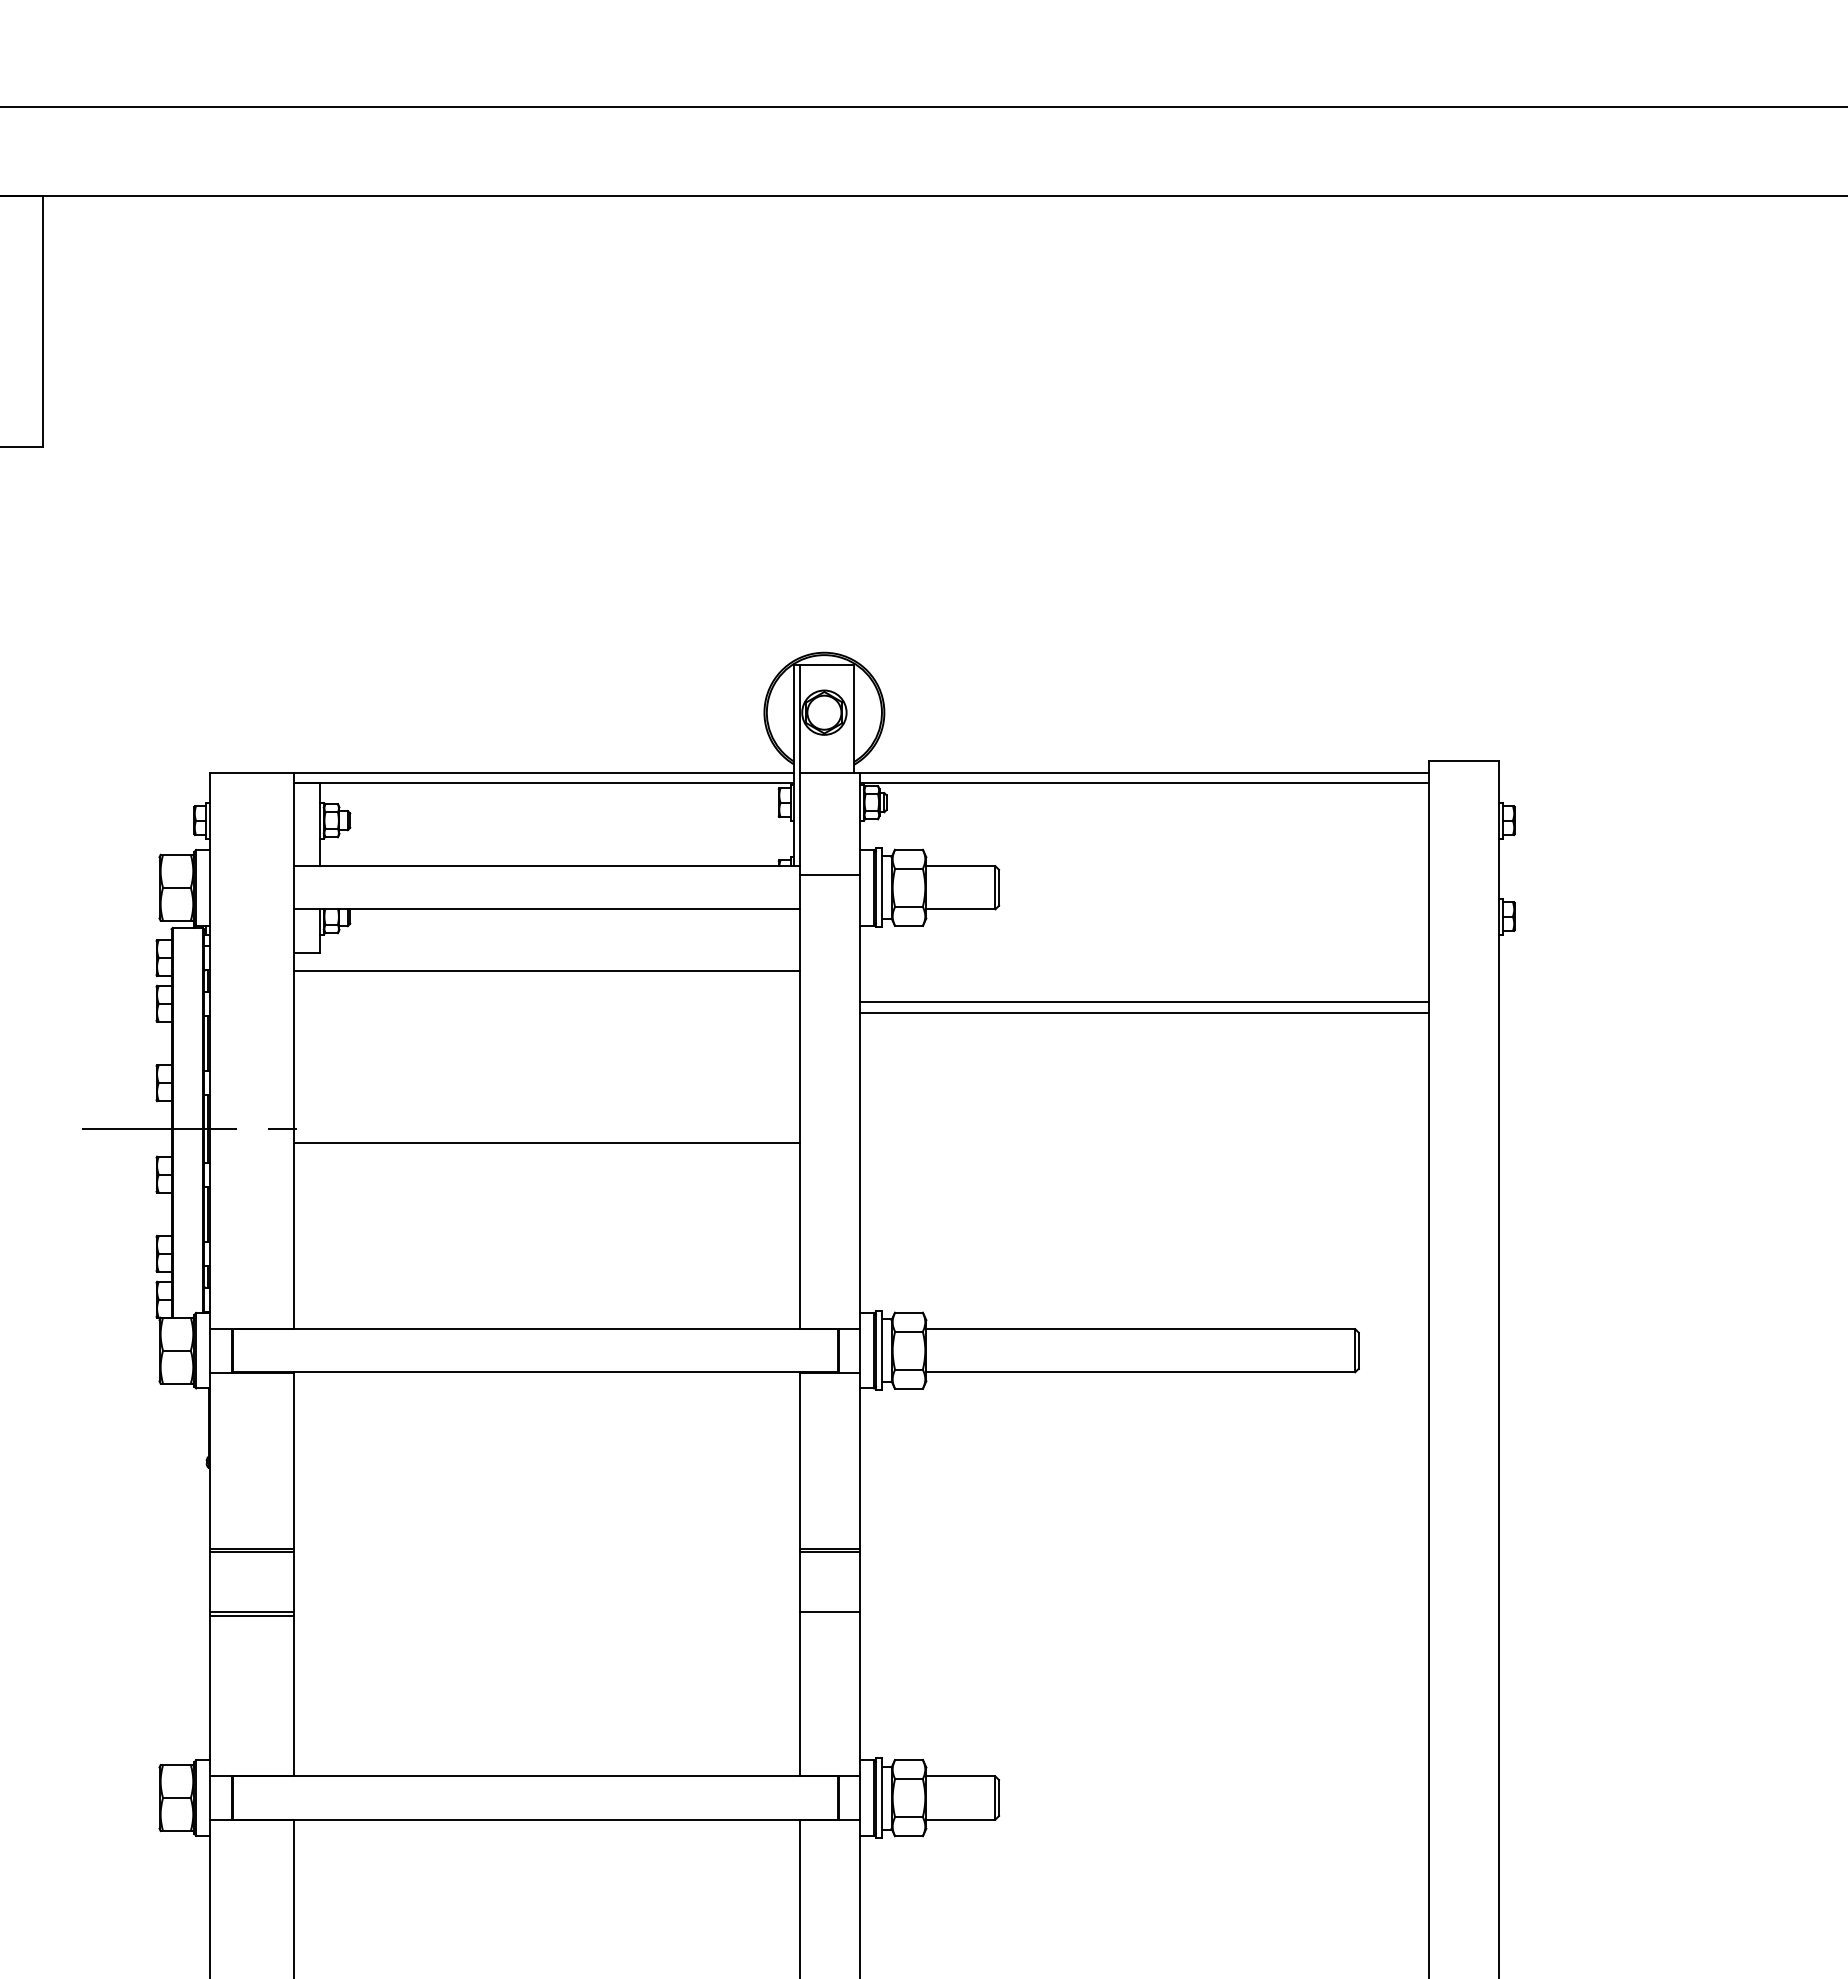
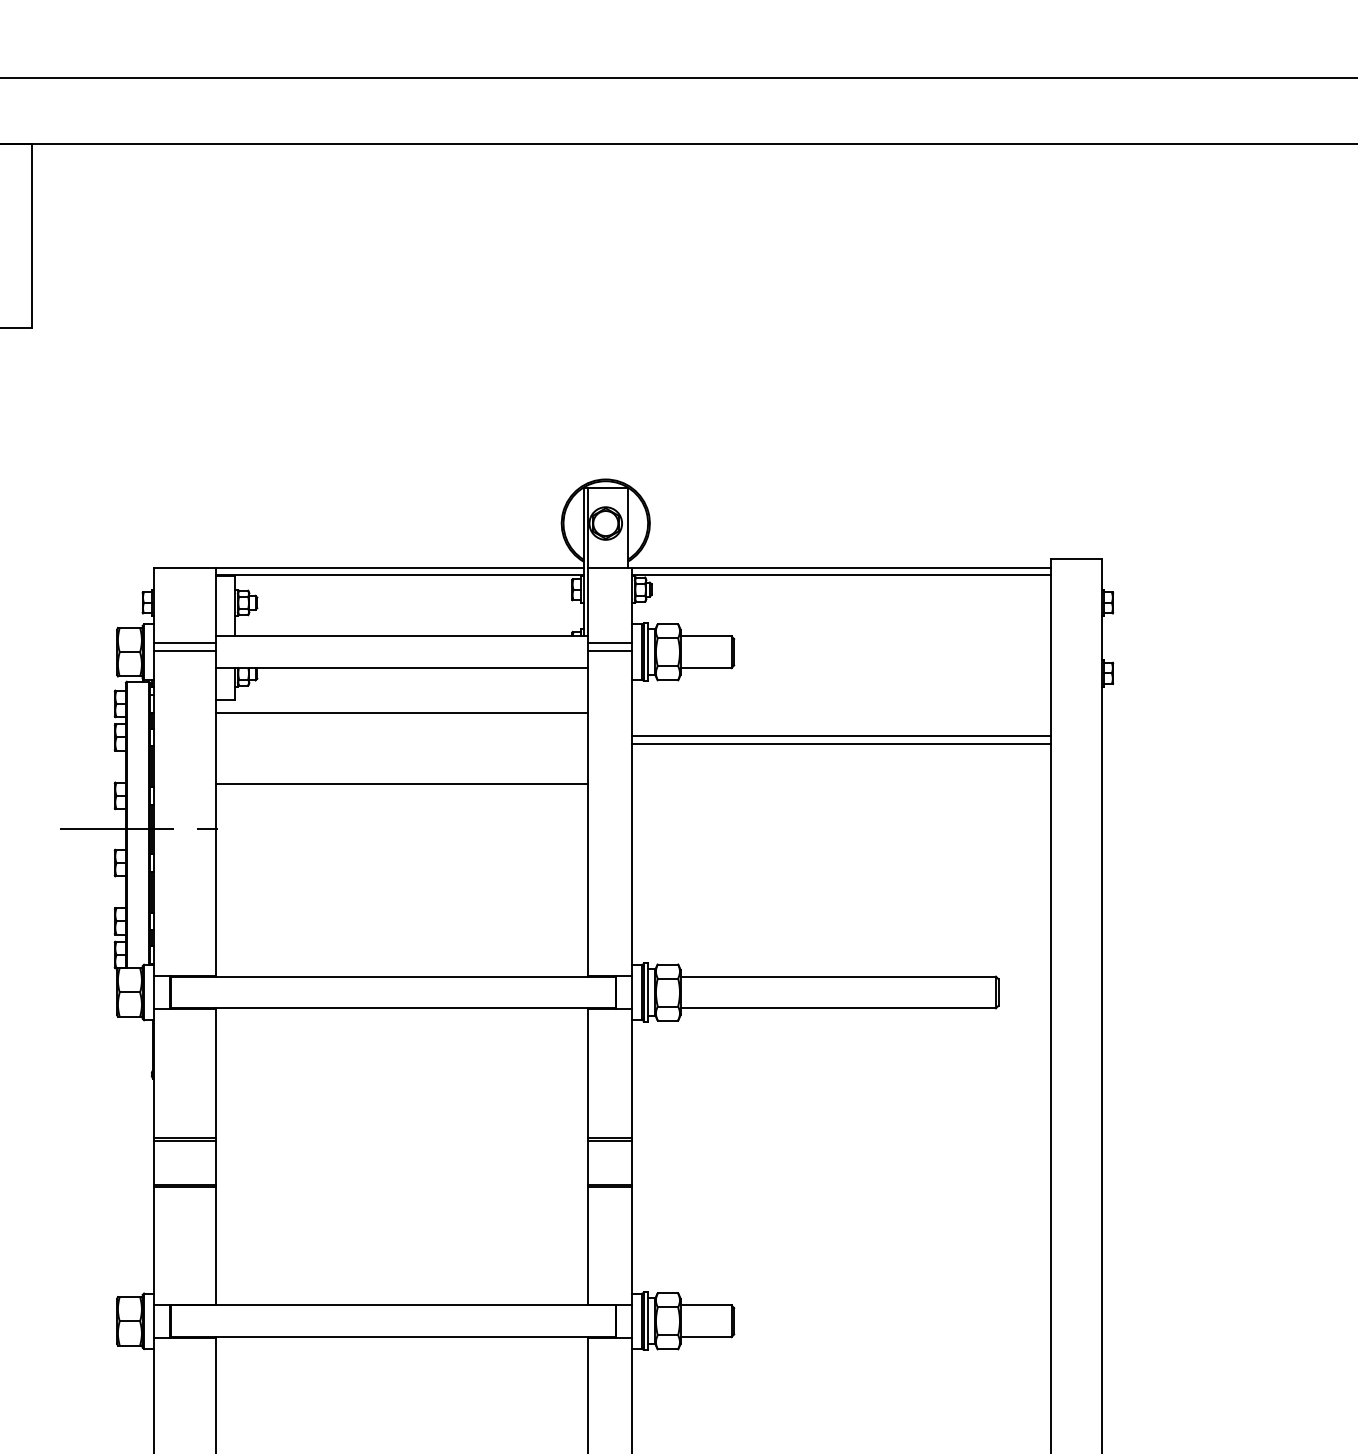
line: (251, 874) -> (184, 642), added
line: (251, 886) -> (184, 651), added
line: (830, 886) -> (610, 651), added
line: (546, 1143) -> (401, 783), moved
line: (830, 1615) -> (610, 1187), added

